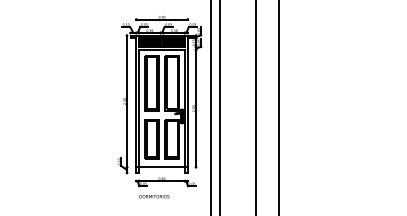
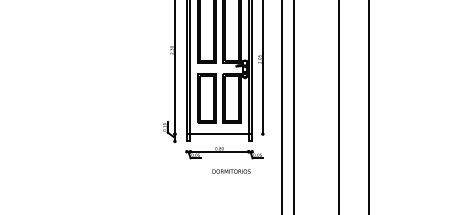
text: (154, 196) -> (231, 171), moved

